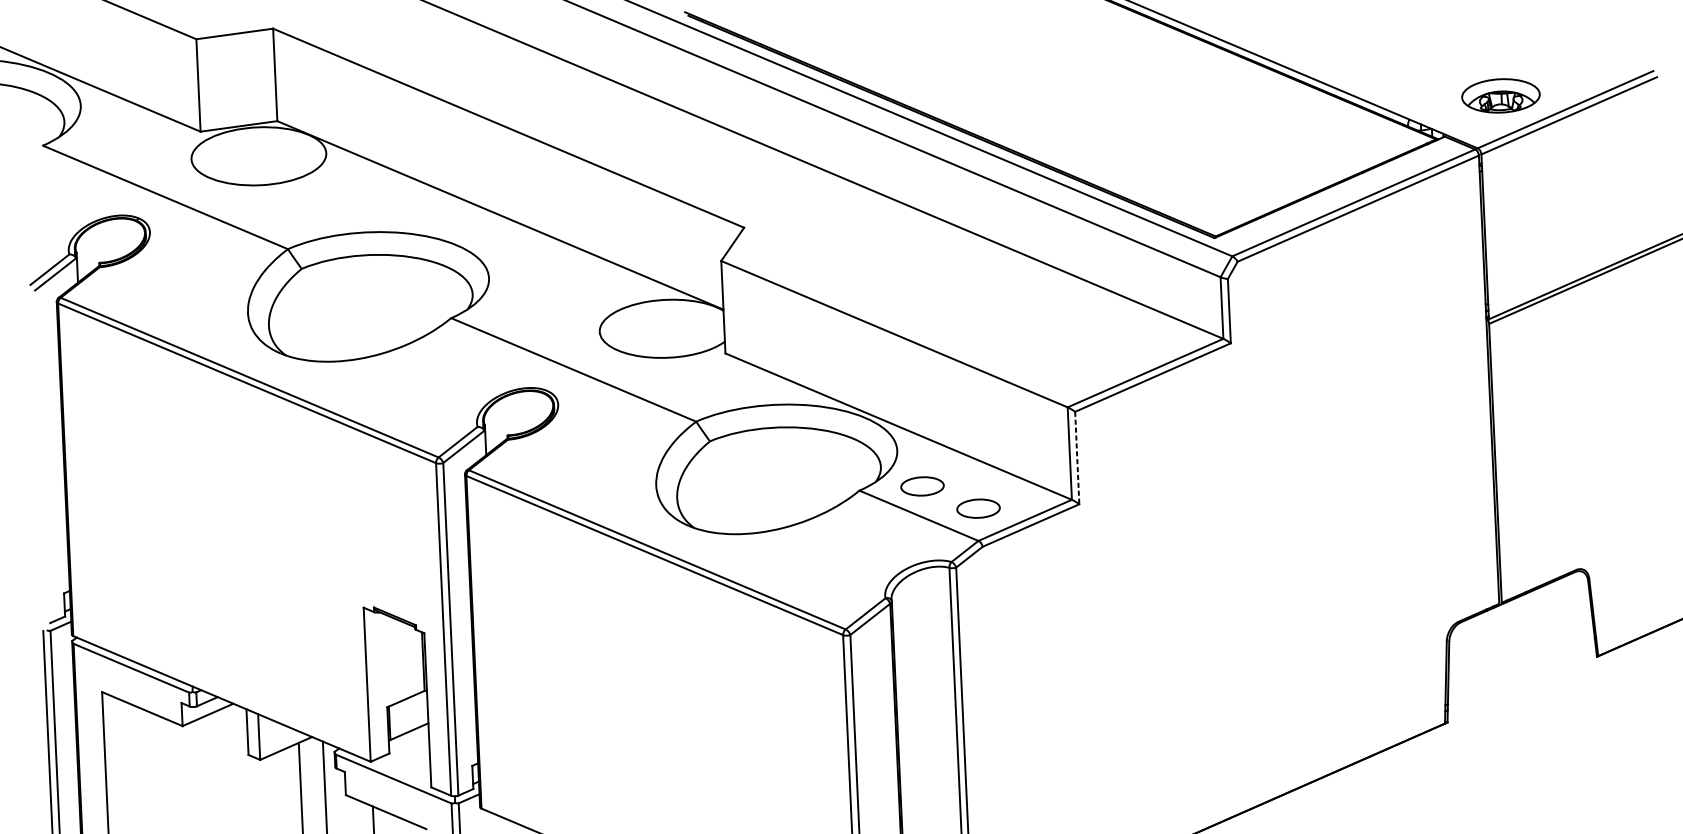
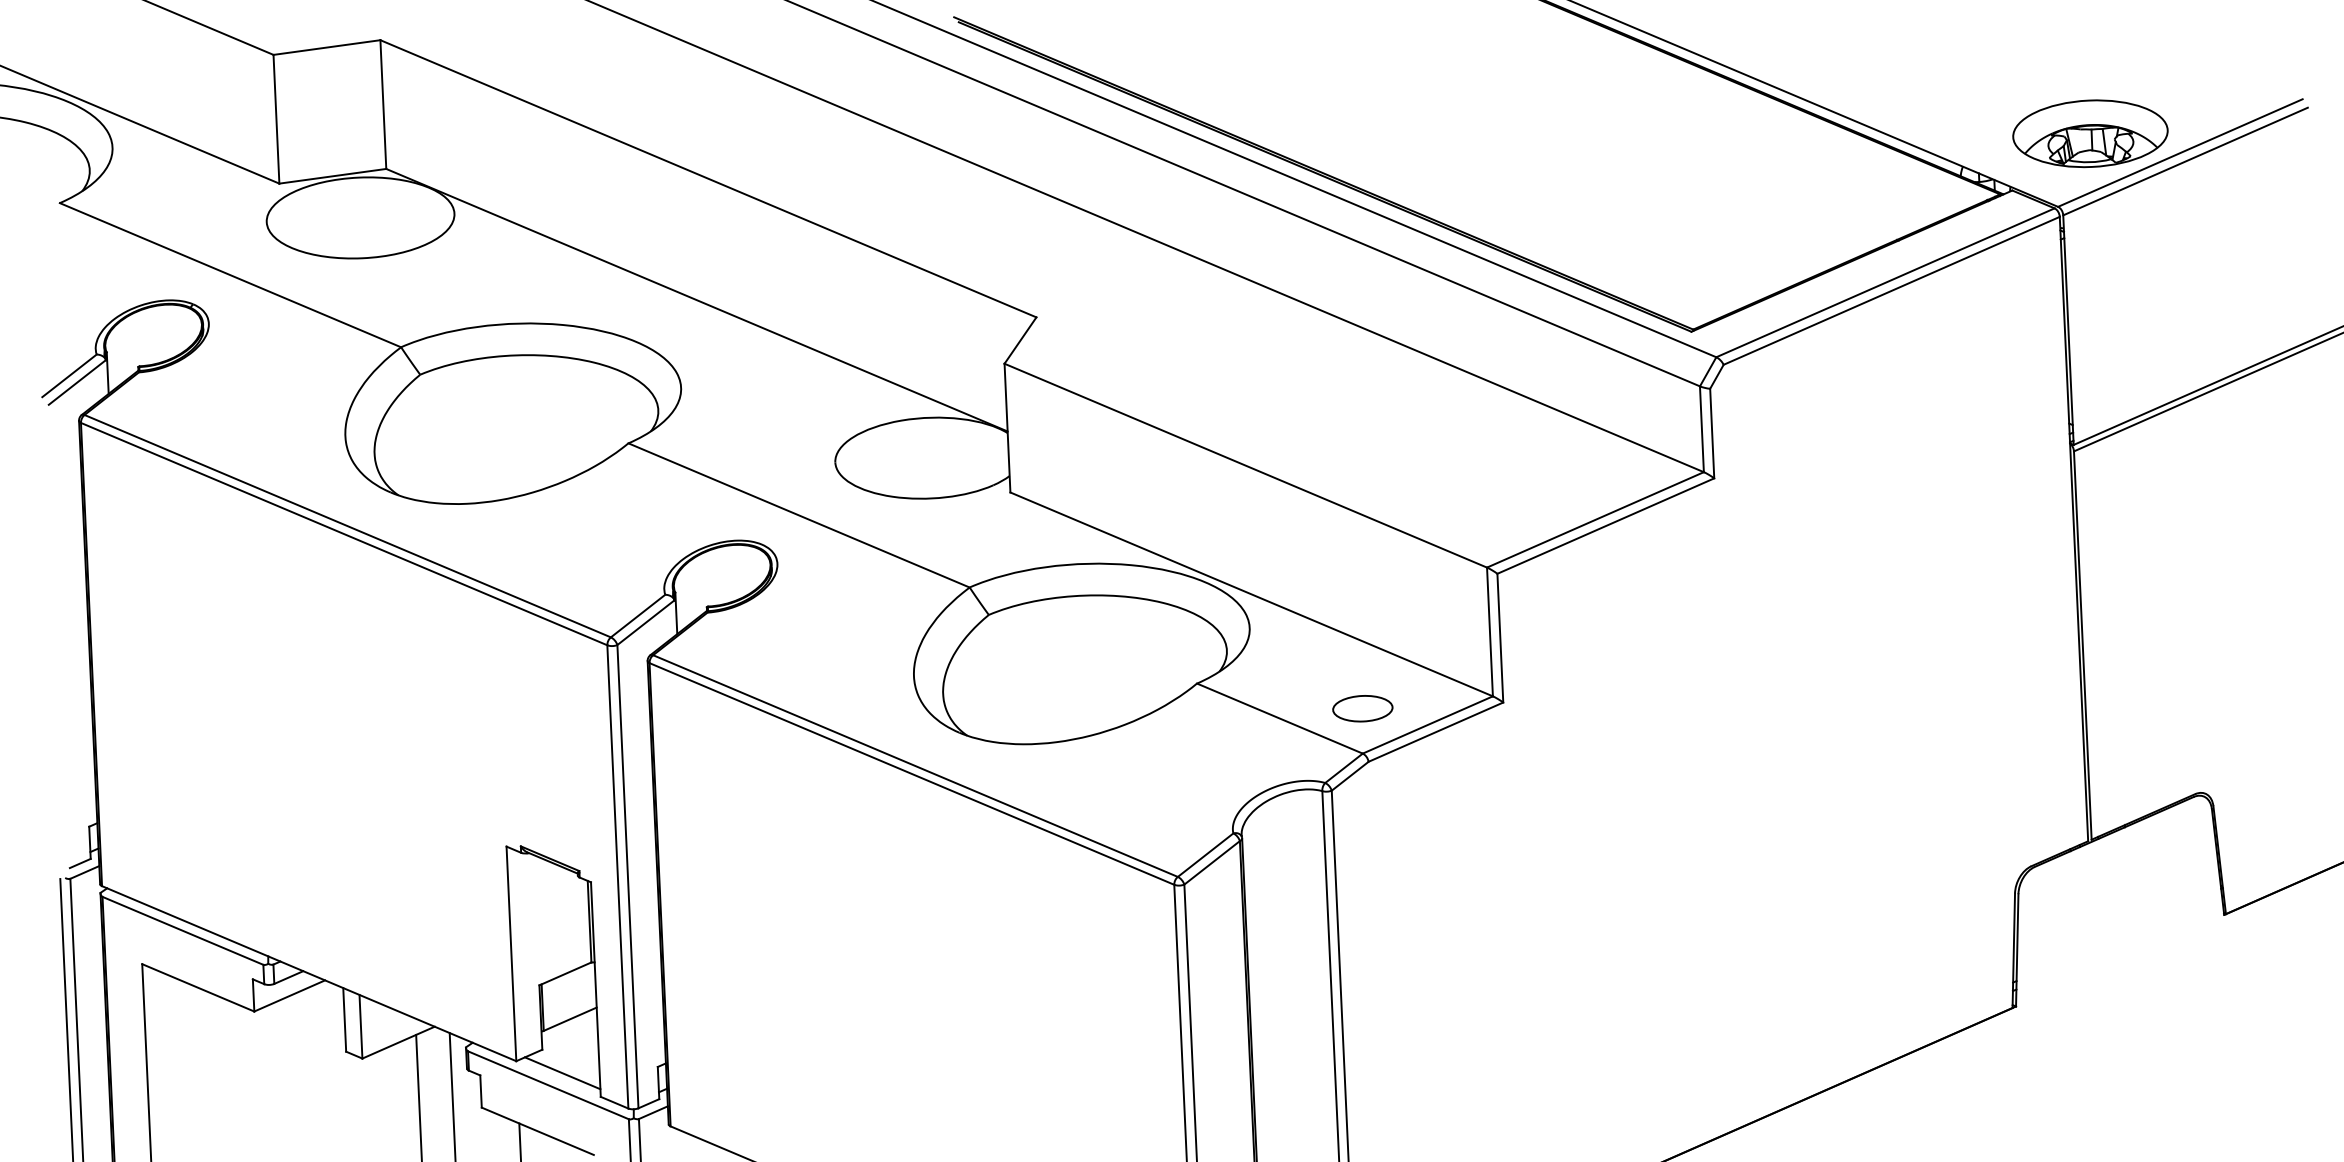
part: (1500, 95) -> (2090, 133), size x1.43
line: (1077, 458) -> (1500, 638), dashed -> solid
part: (922, 486) -> (1284, 677), removed
line: (403, 770) -> (562, 1073), added

